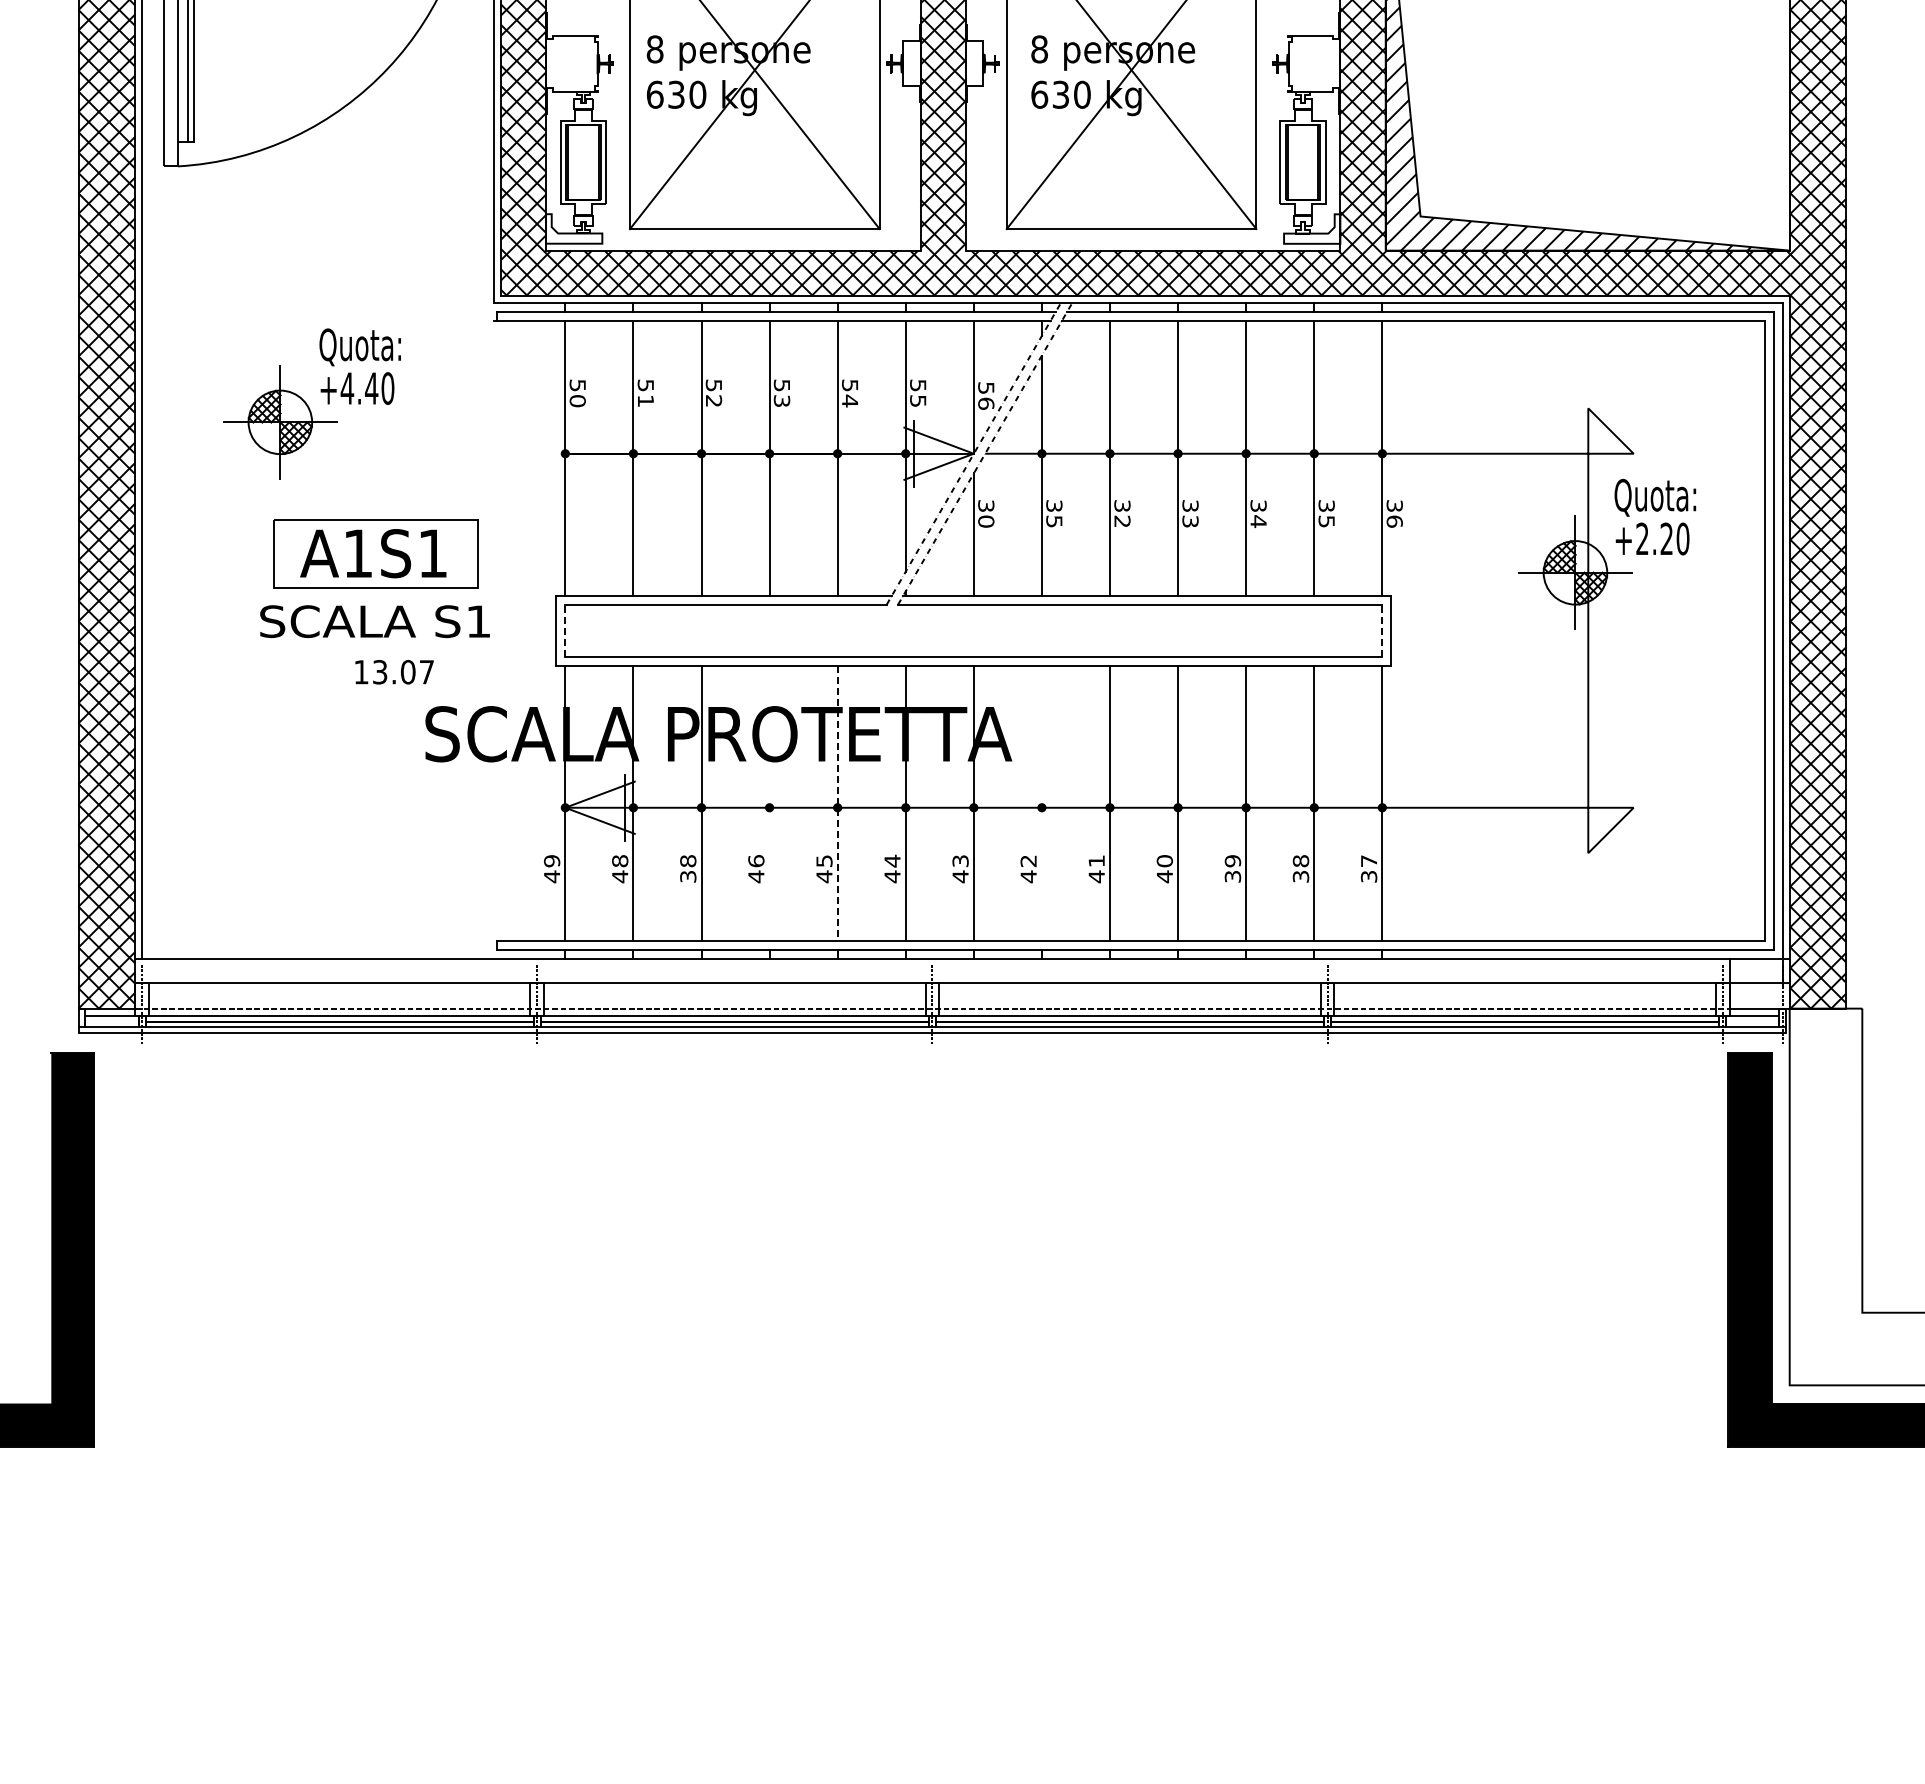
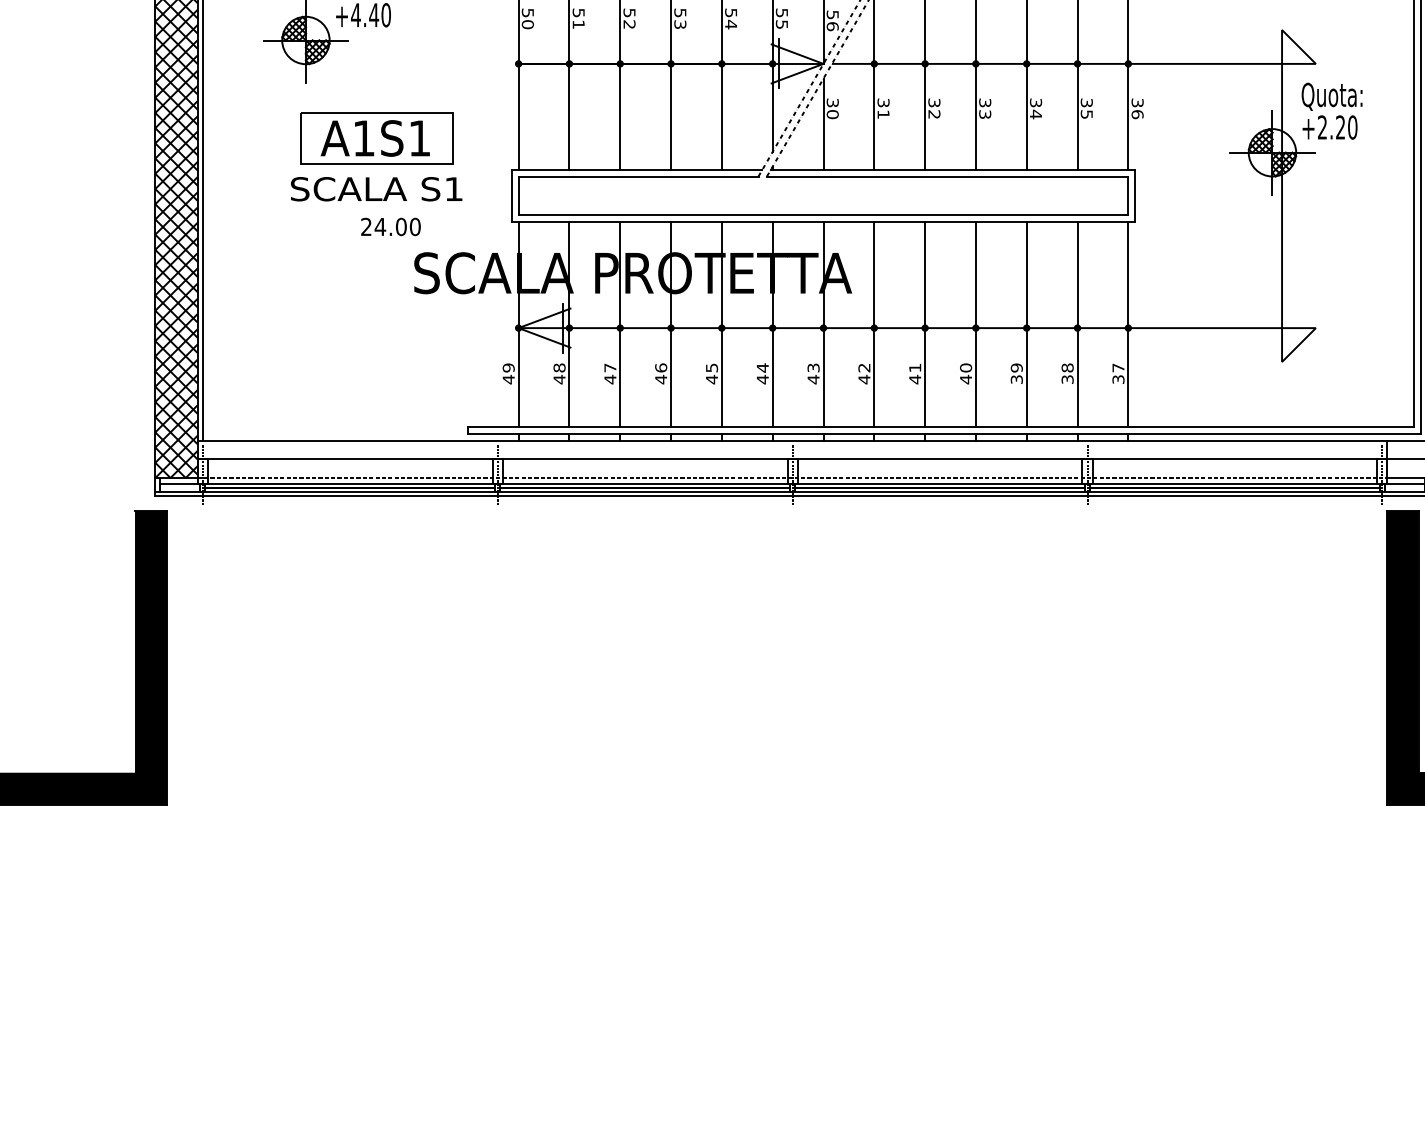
text: (1054, 521) -> (883, 114), 35 -> 31
line: (565, 630) -> (518, 195), dashed -> solid
line: (1382, 630) -> (1128, 195), dashed -> solid
text: (394, 672) -> (391, 227), 13.07 -> 24.00
line: (769, 802) -> (670, 324), added
line: (1041, 802) -> (873, 324), added
line: (837, 803) -> (721, 324), dashed -> solid
text: (688, 869) -> (610, 374), 38 -> 47

